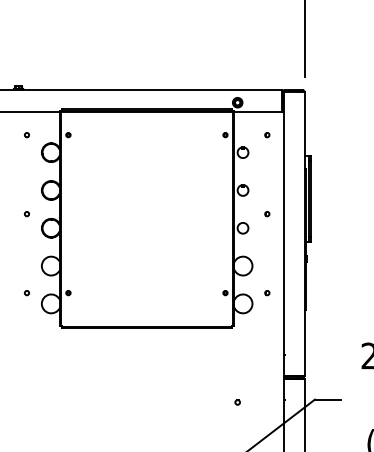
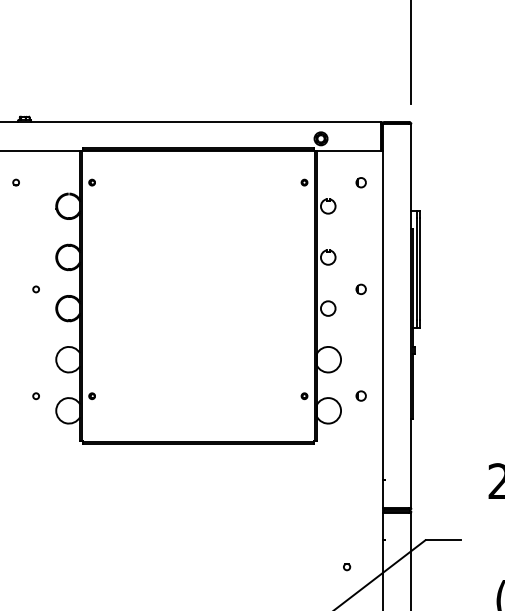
part: (26, 135) -> (15, 182), moved
part: (266, 135) -> (360, 182), size x1.6
part: (266, 214) -> (360, 289), size x1.6
part: (266, 293) -> (360, 396), size x1.6
part: (238, 402) -> (347, 567), moved

